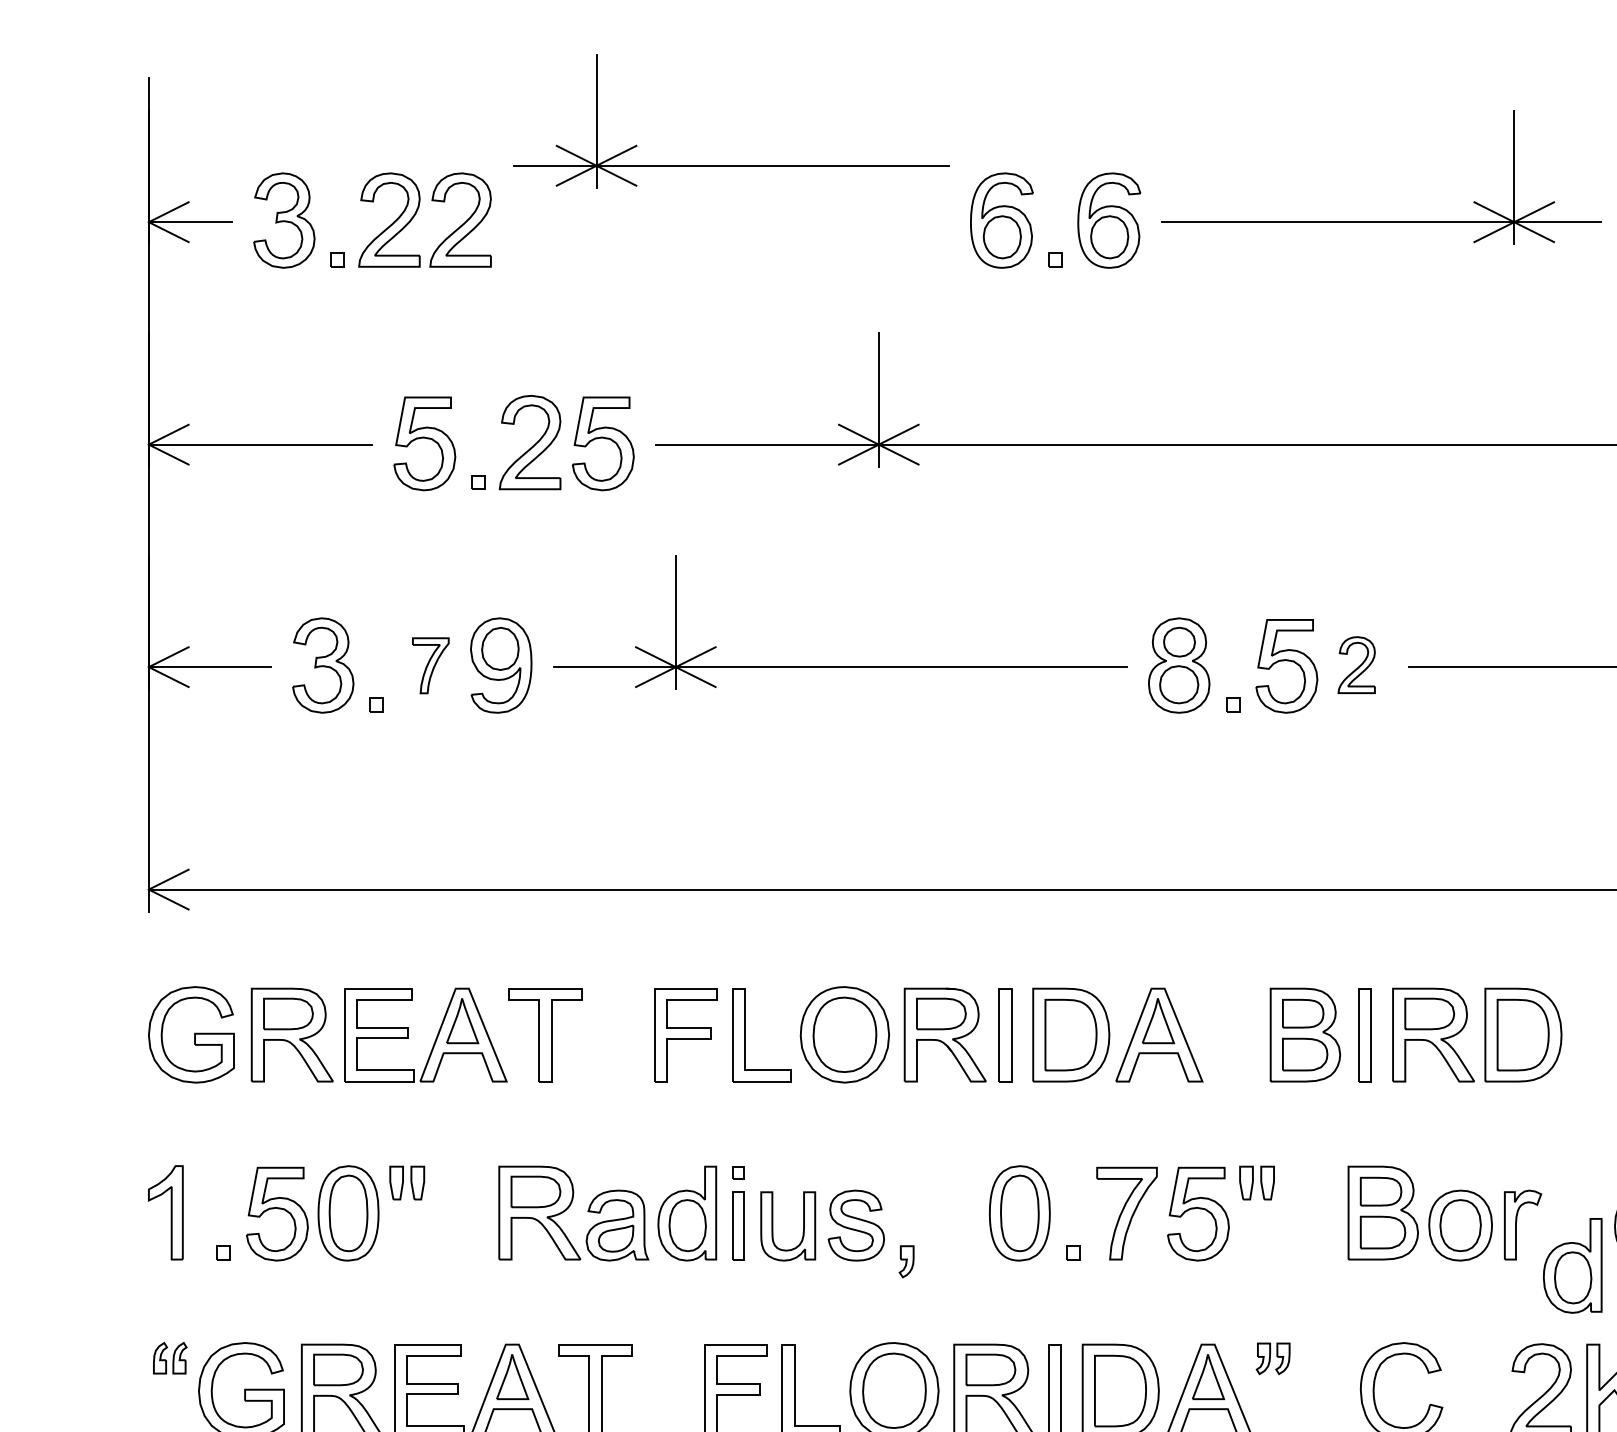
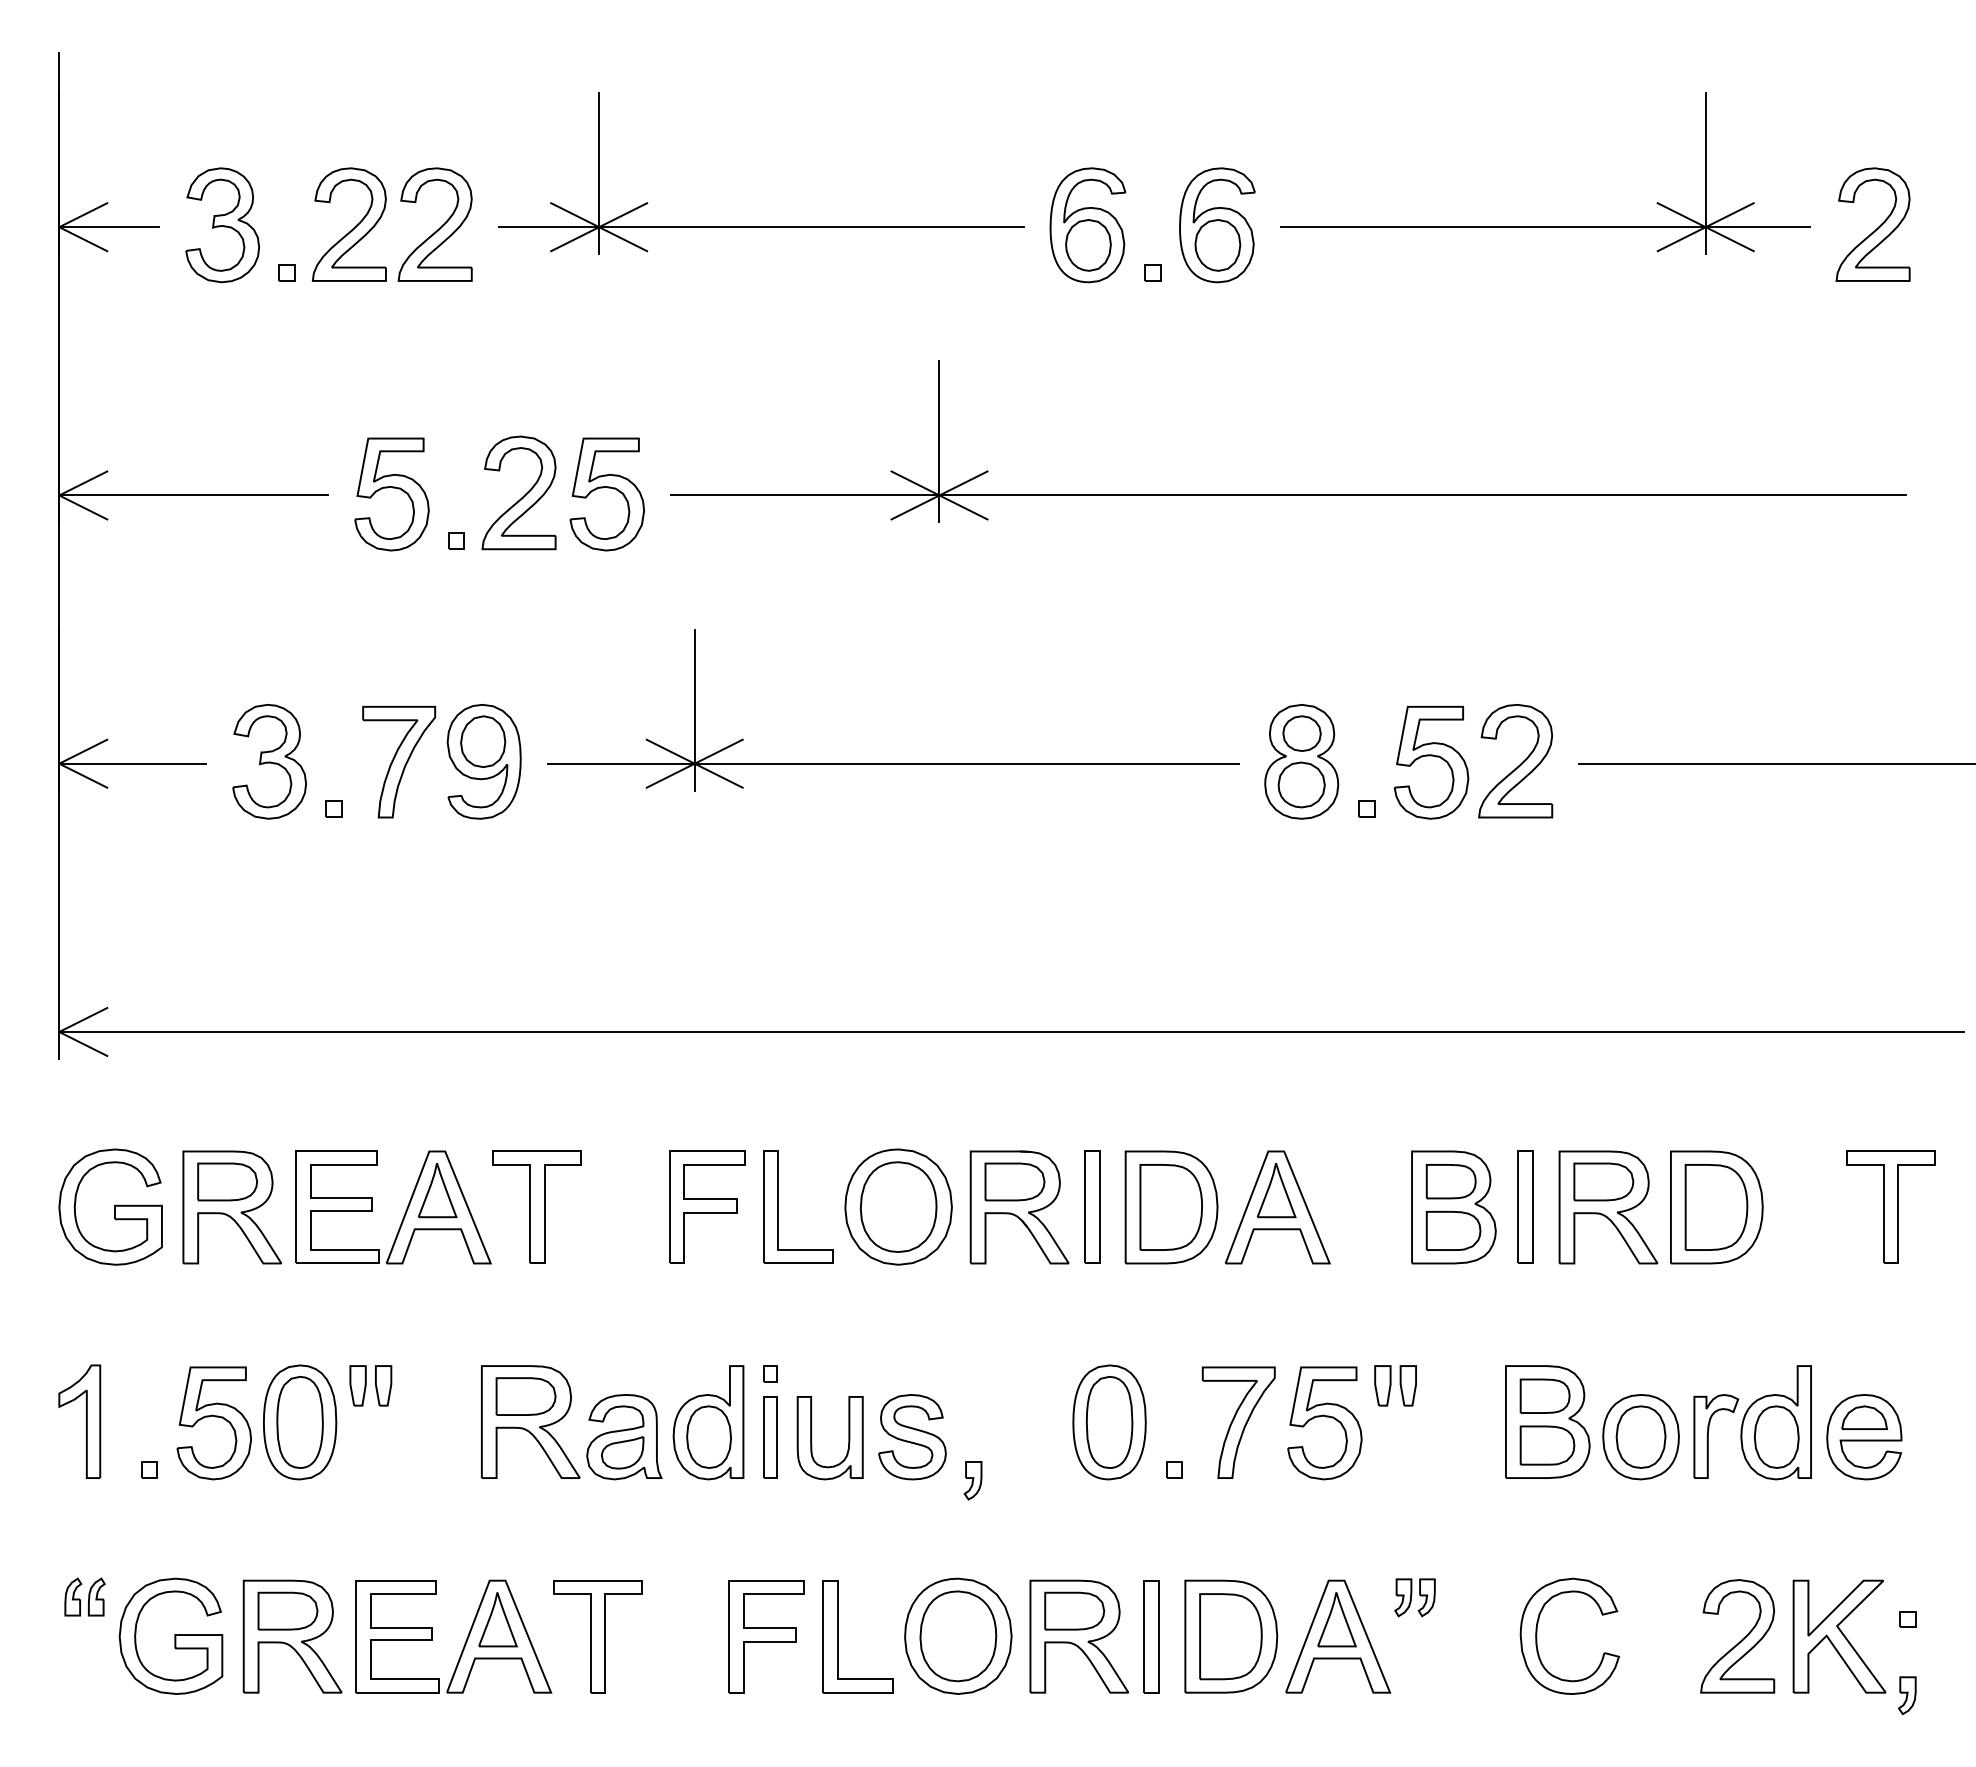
part: (731, 165) -> (761, 226), moved
part: (430, 665) -> (399, 761), size x1.67
part: (1356, 665) -> (1515, 761), size x1.67
part: (1572, 1265) -> (1775, 1422), moved

